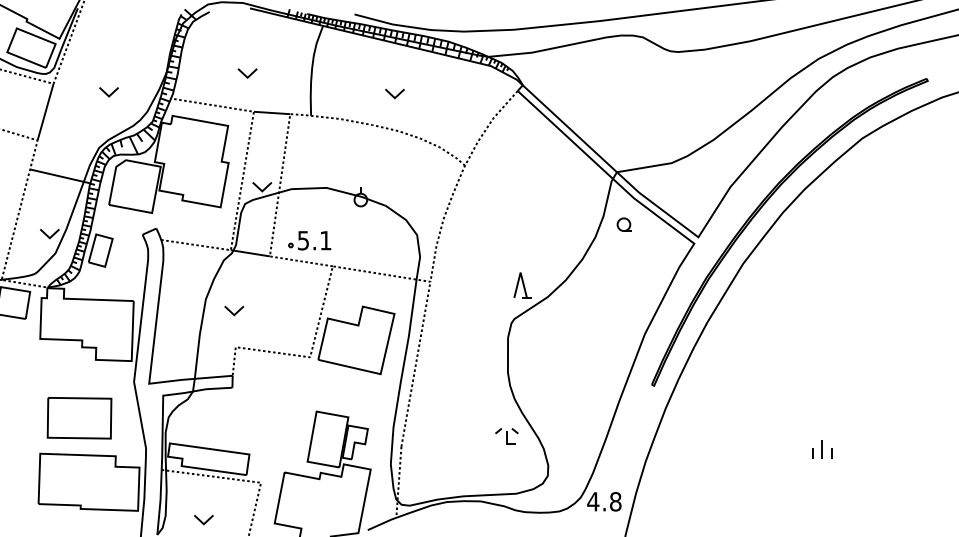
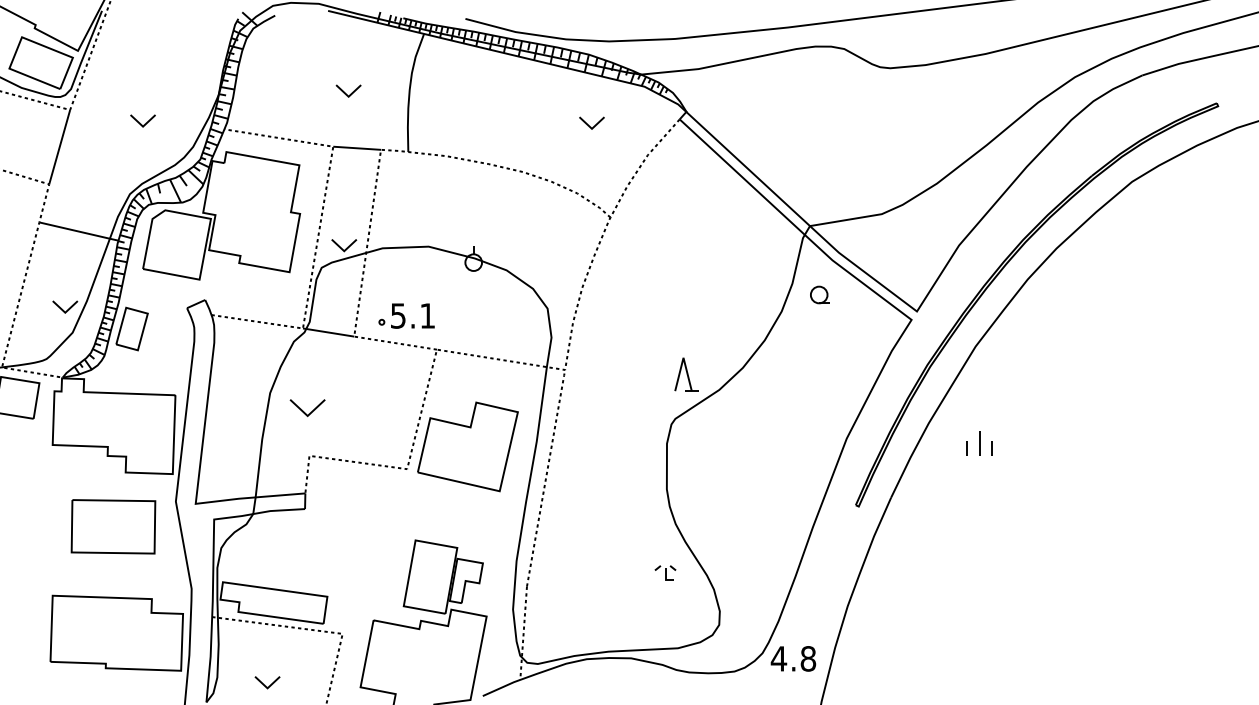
part: (247, 73) -> (348, 91), moved
part: (394, 93) -> (591, 122), moved
part: (233, 310) -> (306, 407), size x1.4
part: (79, 418) -> (113, 527), moved
part: (506, 436) -> (664, 573), size x0.7
part: (822, 449) -> (980, 443), moved

